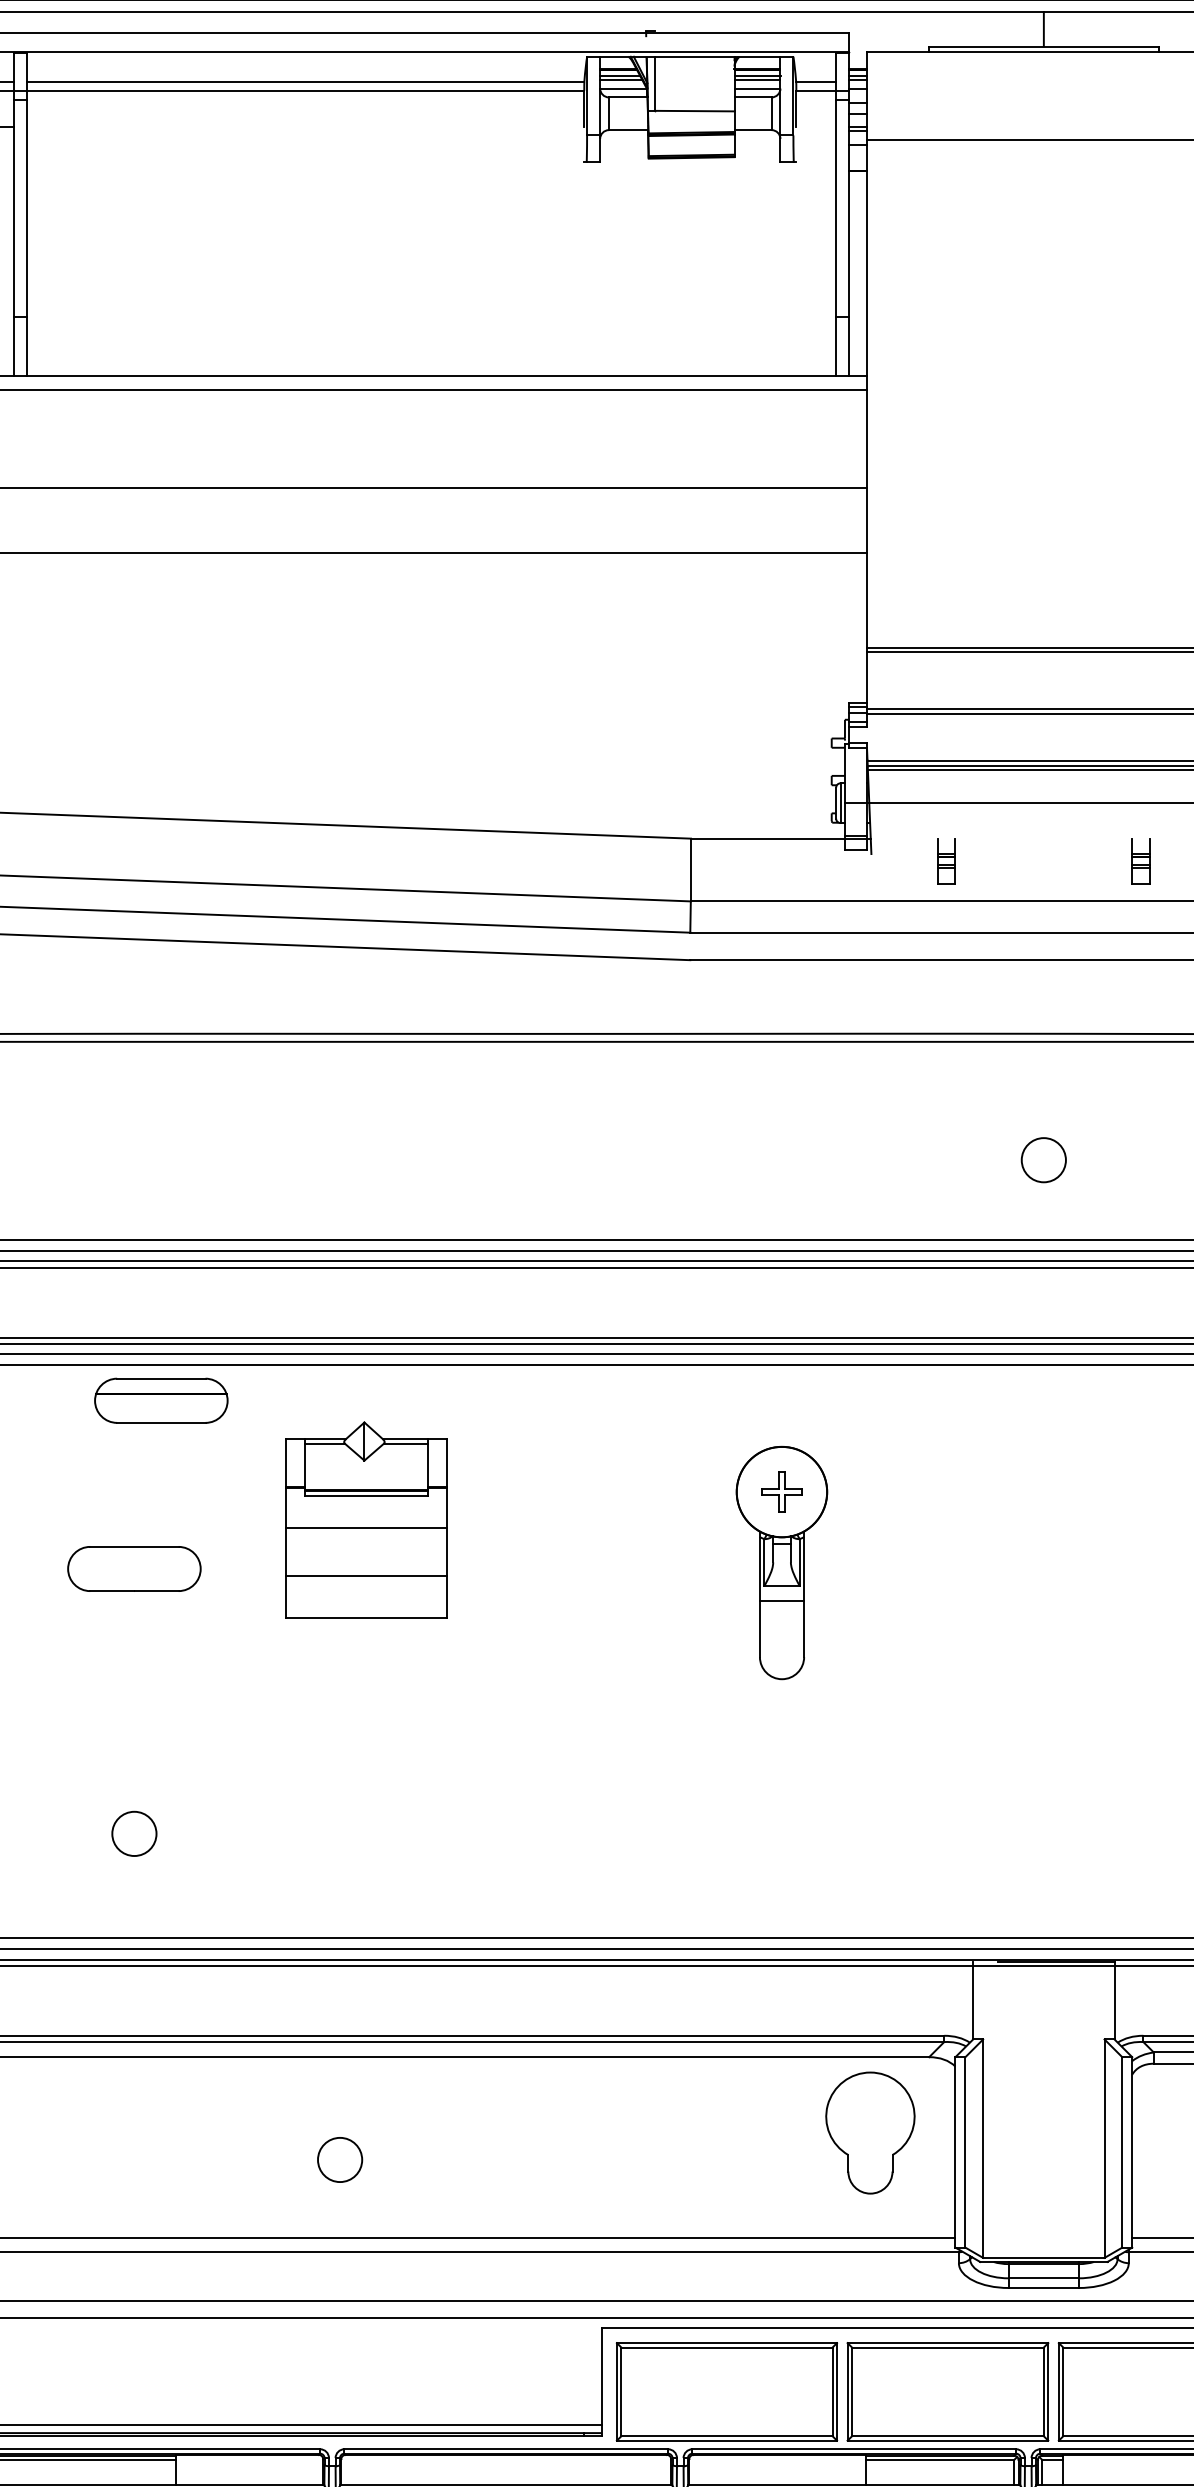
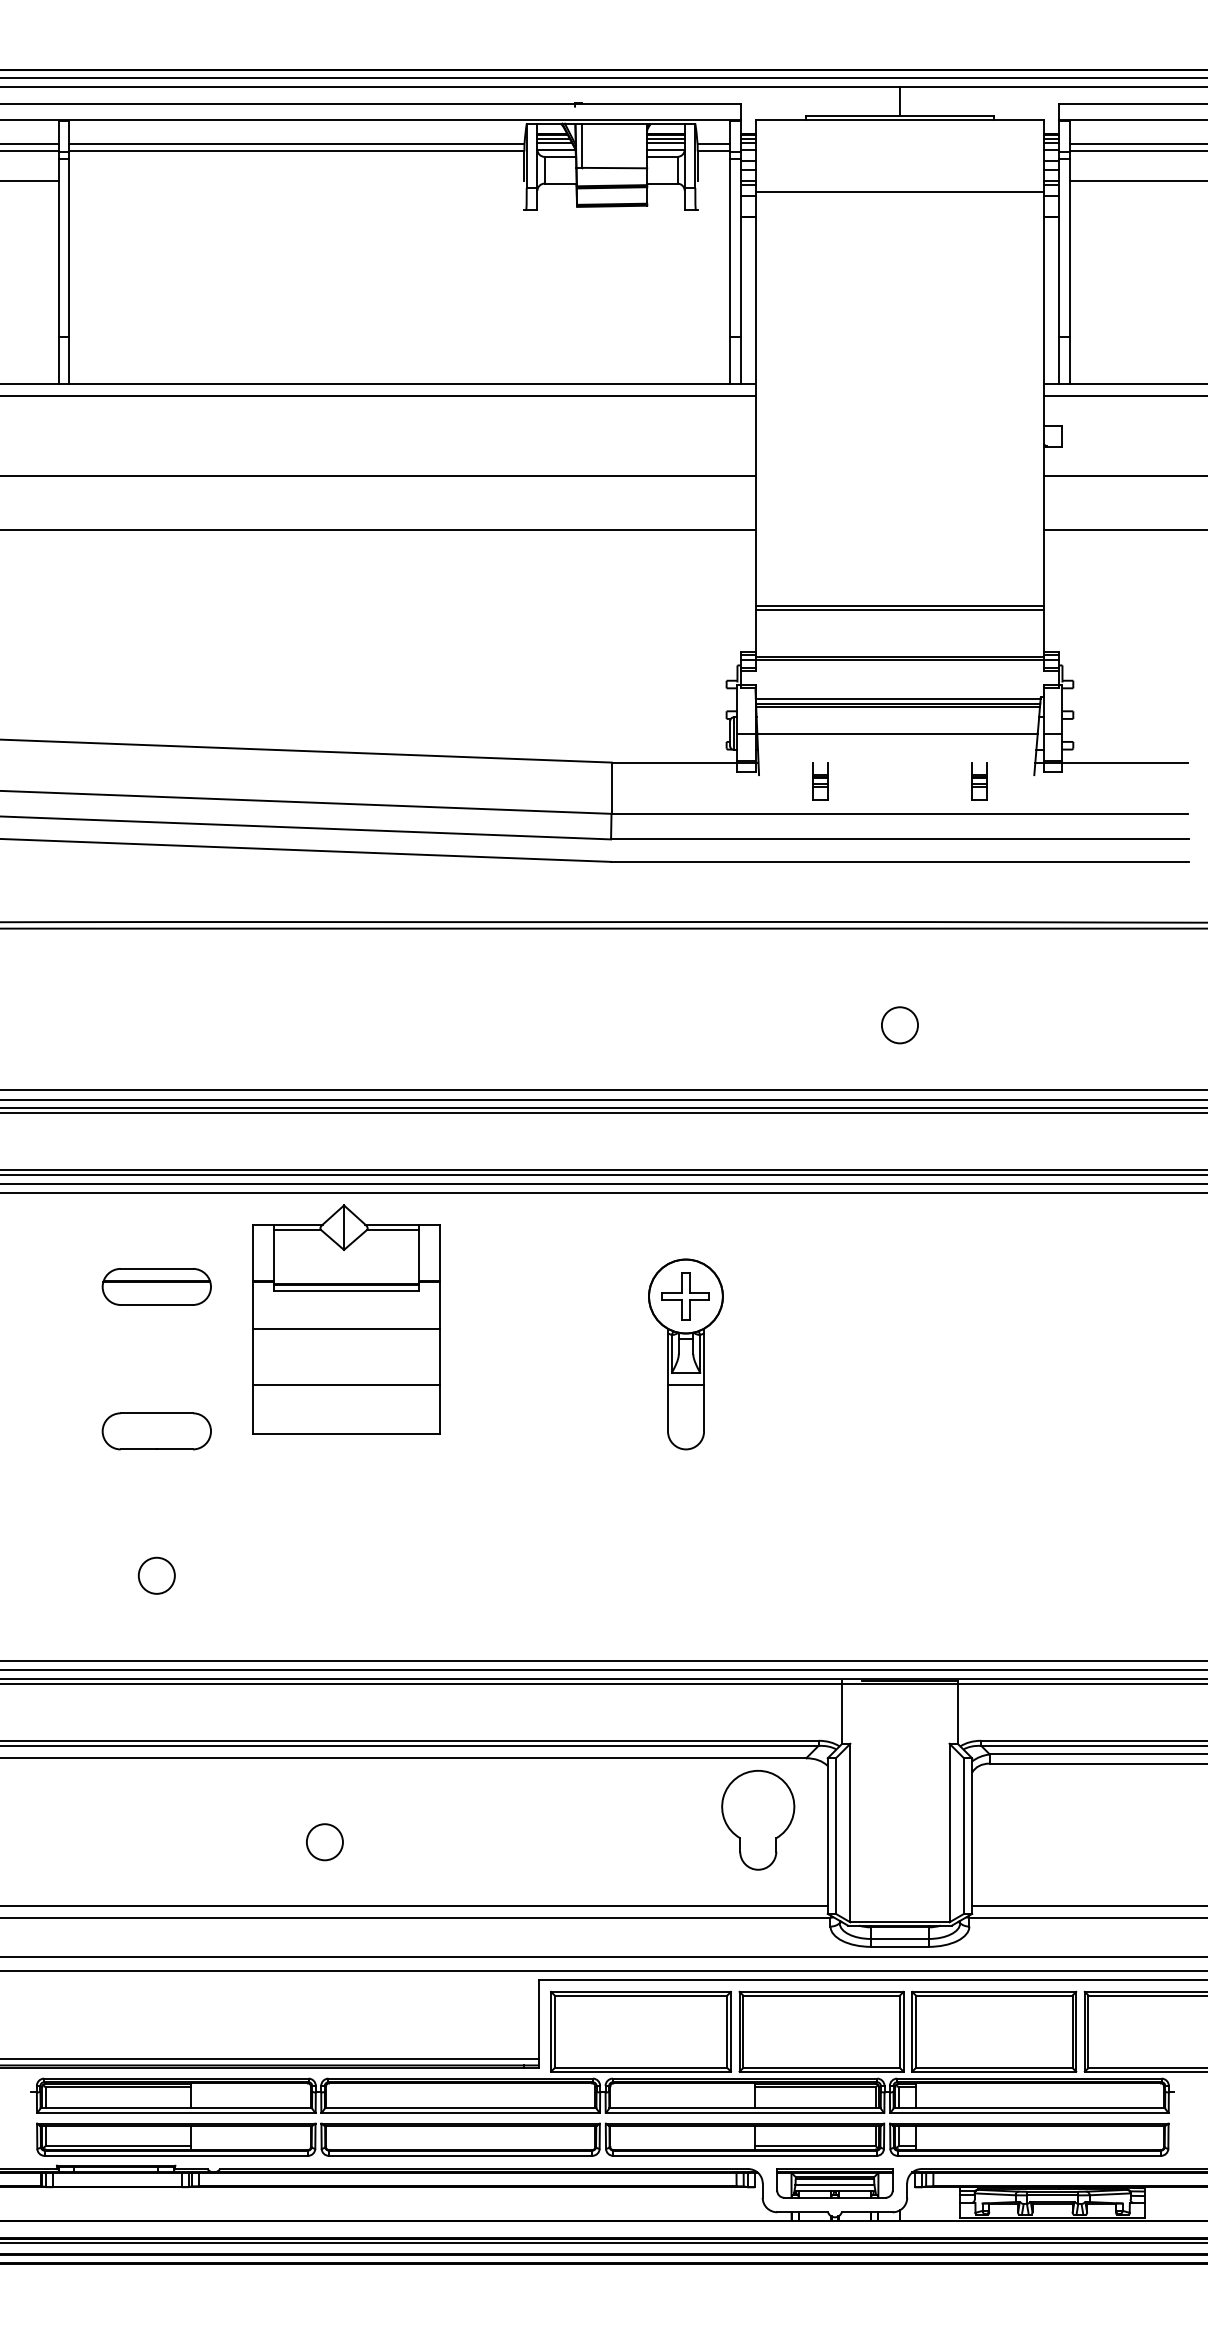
part: (160, 1400) -> (156, 1286), moved
part: (781, 1492) -> (685, 1296), size x1.43
part: (366, 1520) -> (346, 1319), size x1.43
part: (133, 1569) -> (156, 1431), moved

